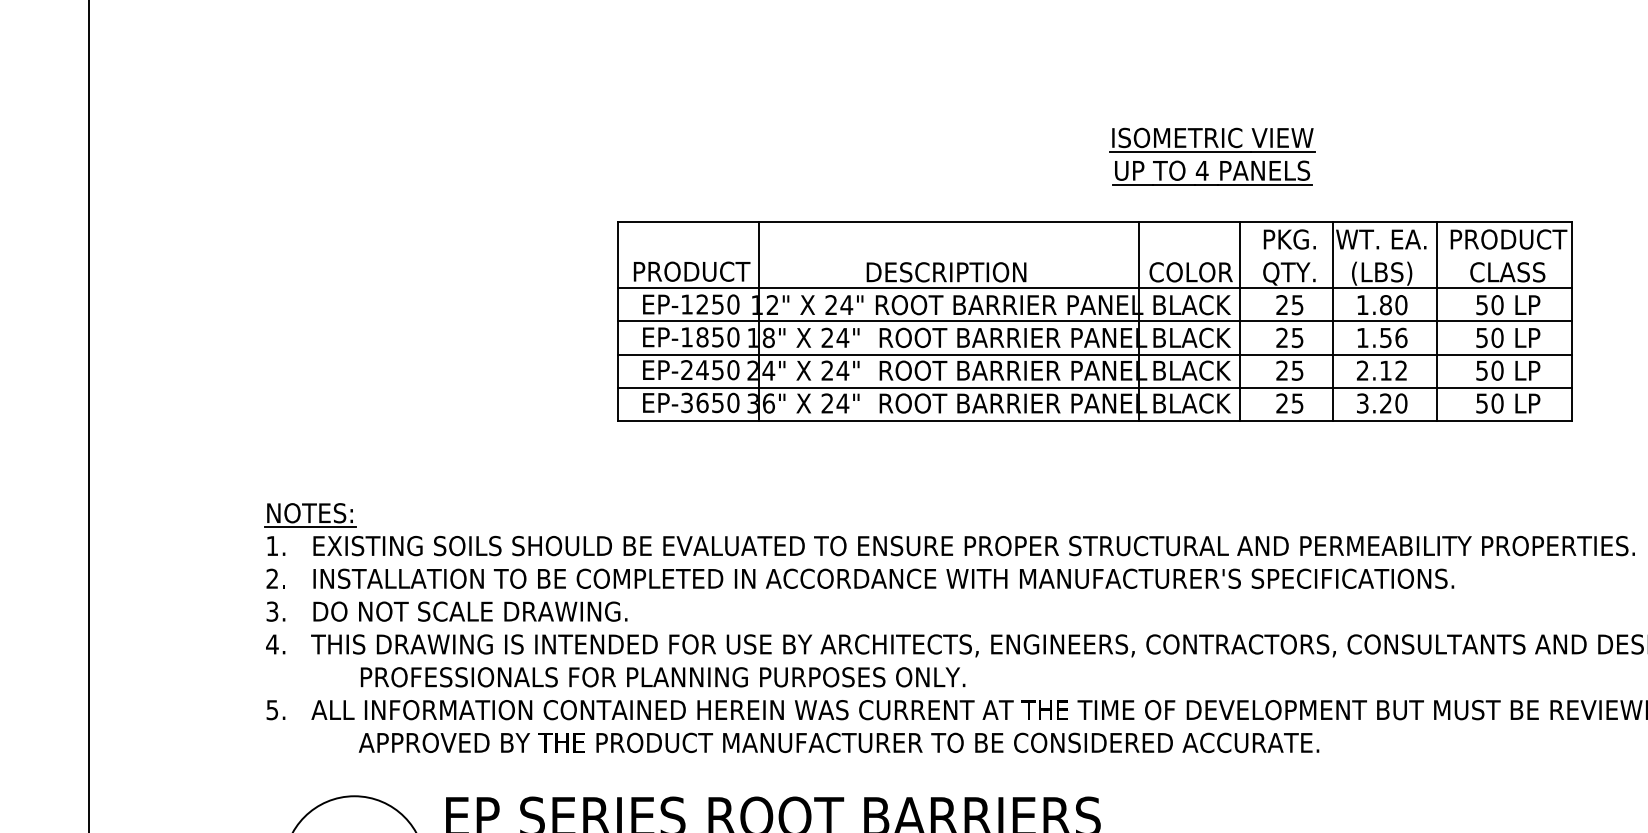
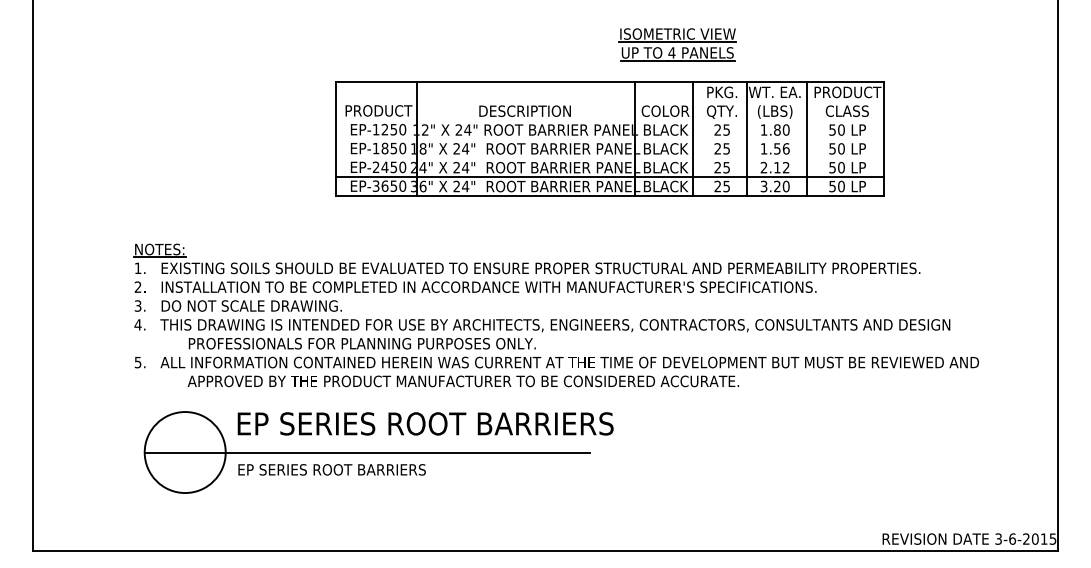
line: (1095, 288) -> (610, 120), removed
line: (1095, 321) -> (610, 139), removed
line: (1095, 354) -> (610, 158), removed

